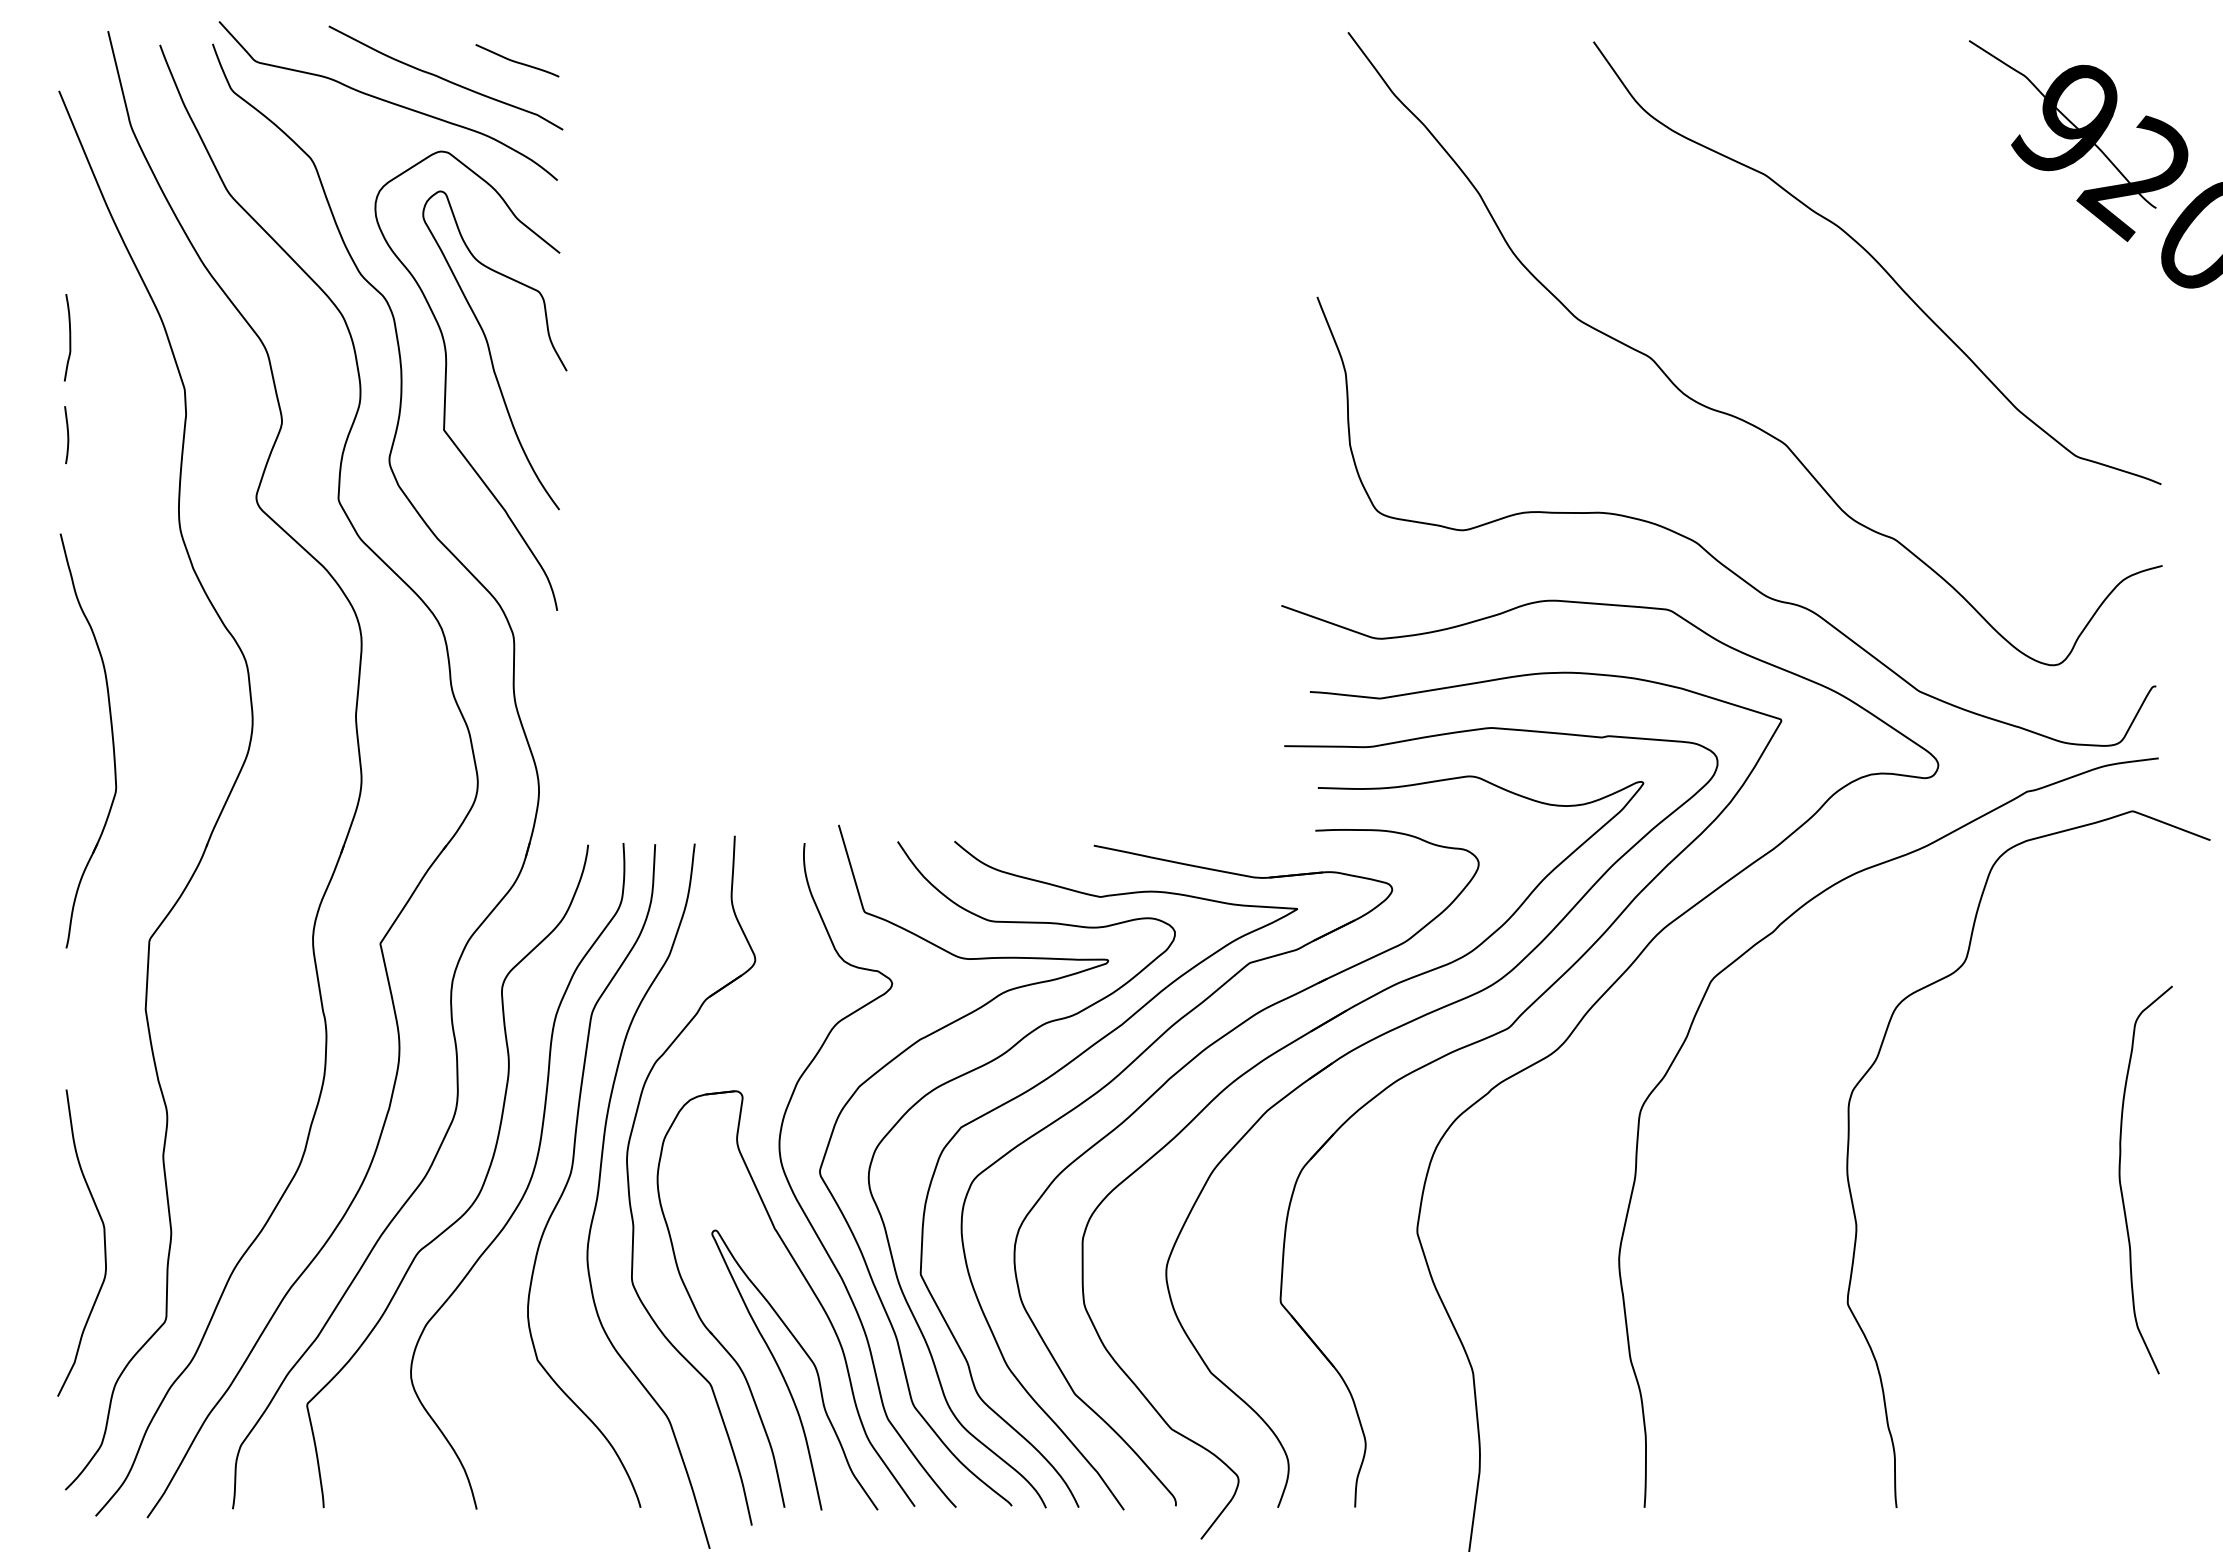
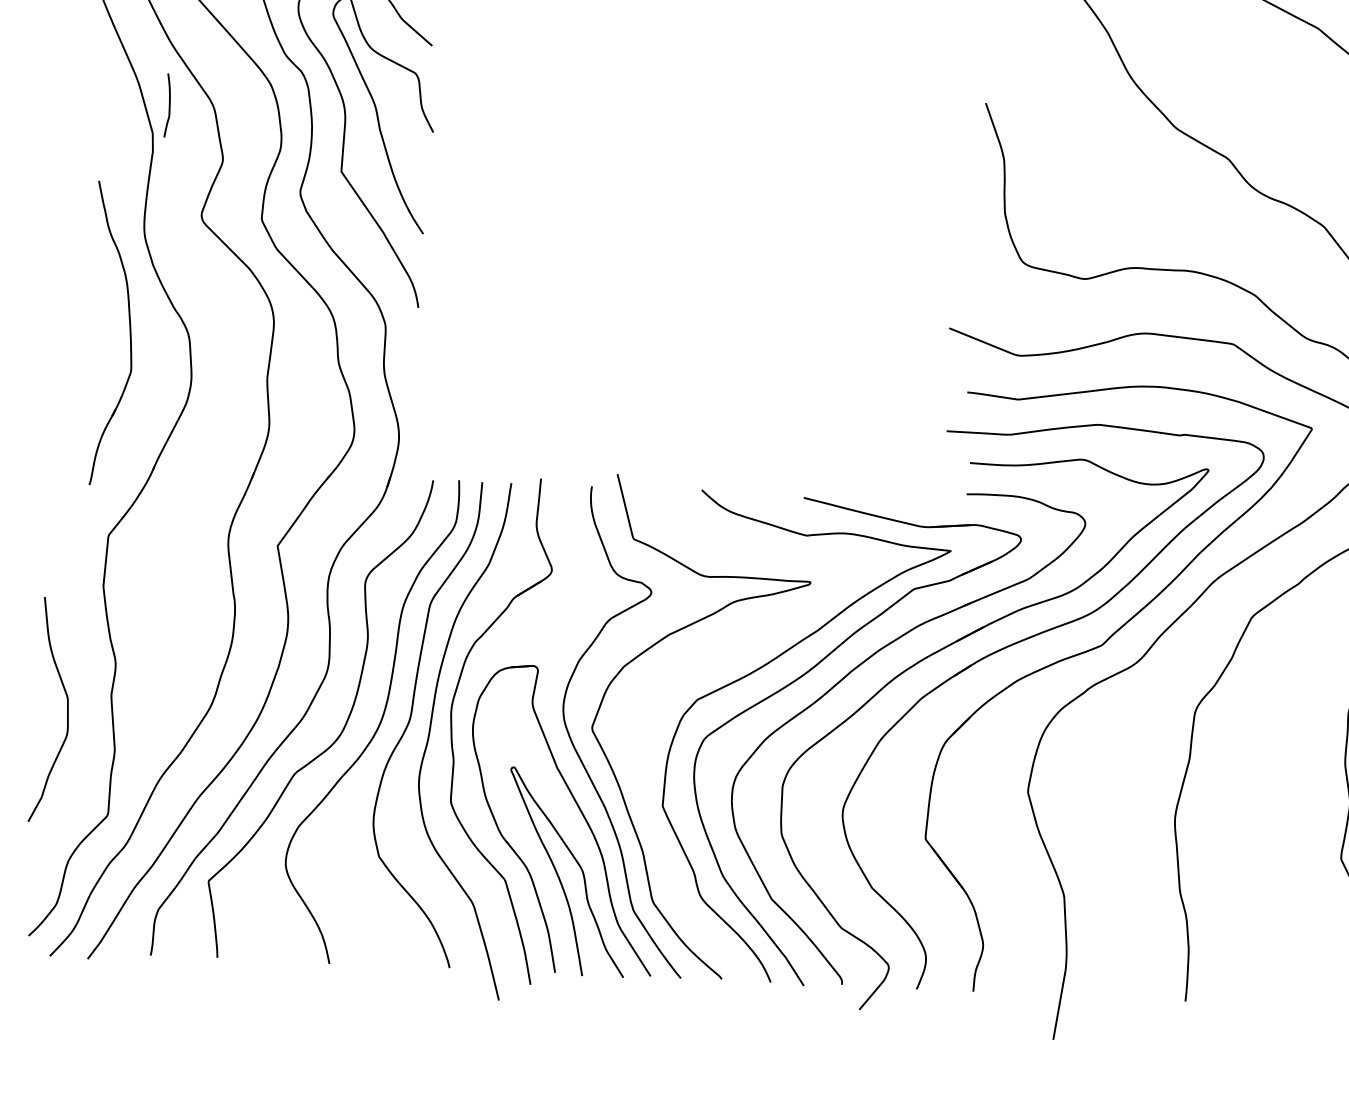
curve: (69, 337) -> (169, 105), moved
curve: (67, 435) -> (65, 163), removed
part: (111, 736) -> (129, 331), moved
curve: (971, 1072) -> (706, 660), removed
curve: (103, 1238) -> (66, 707), moved

